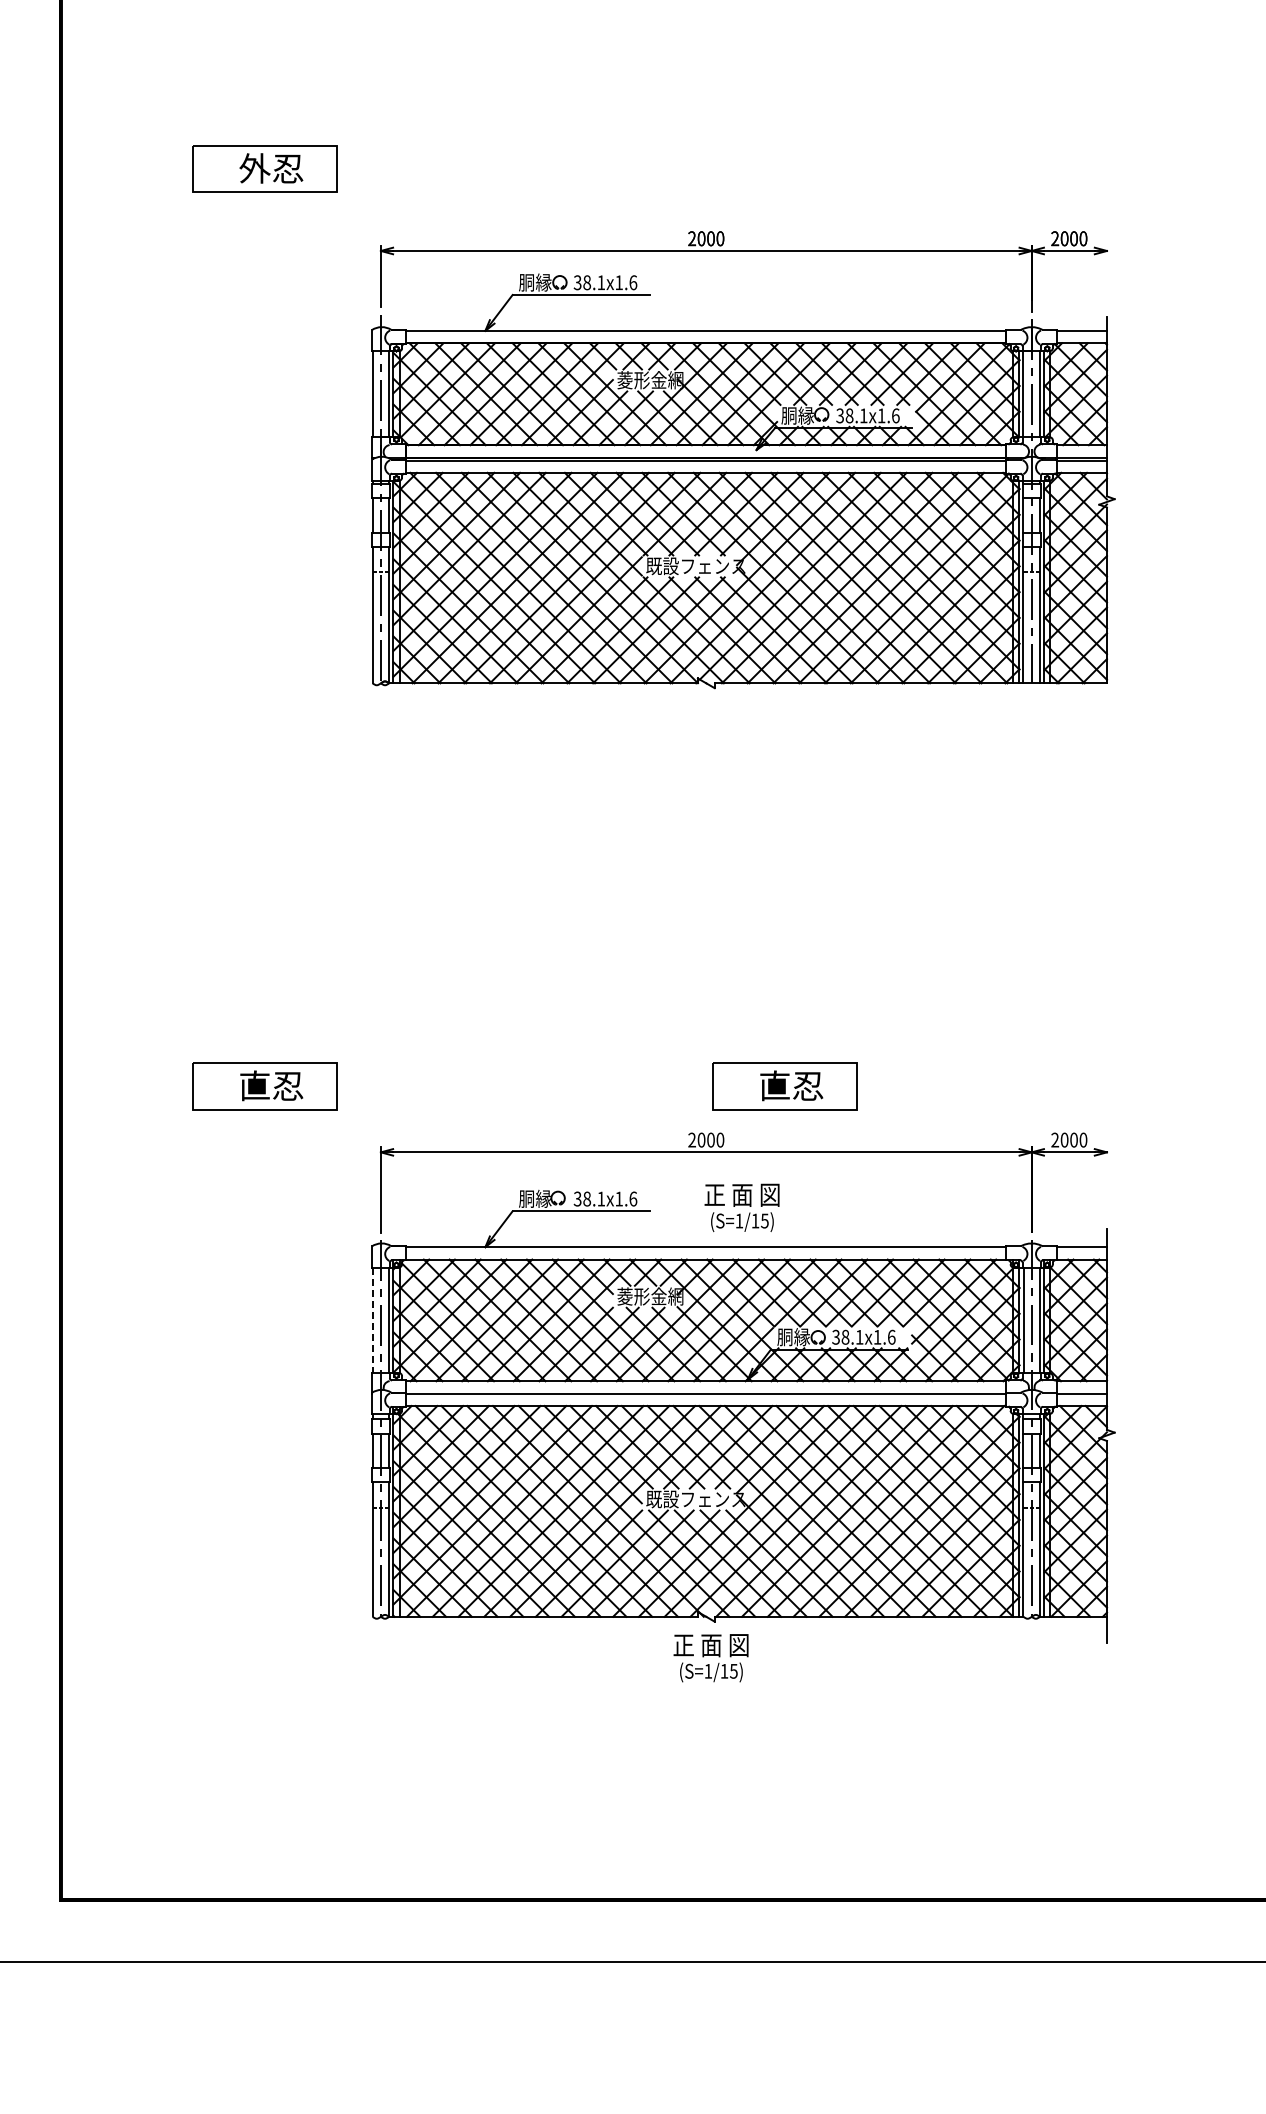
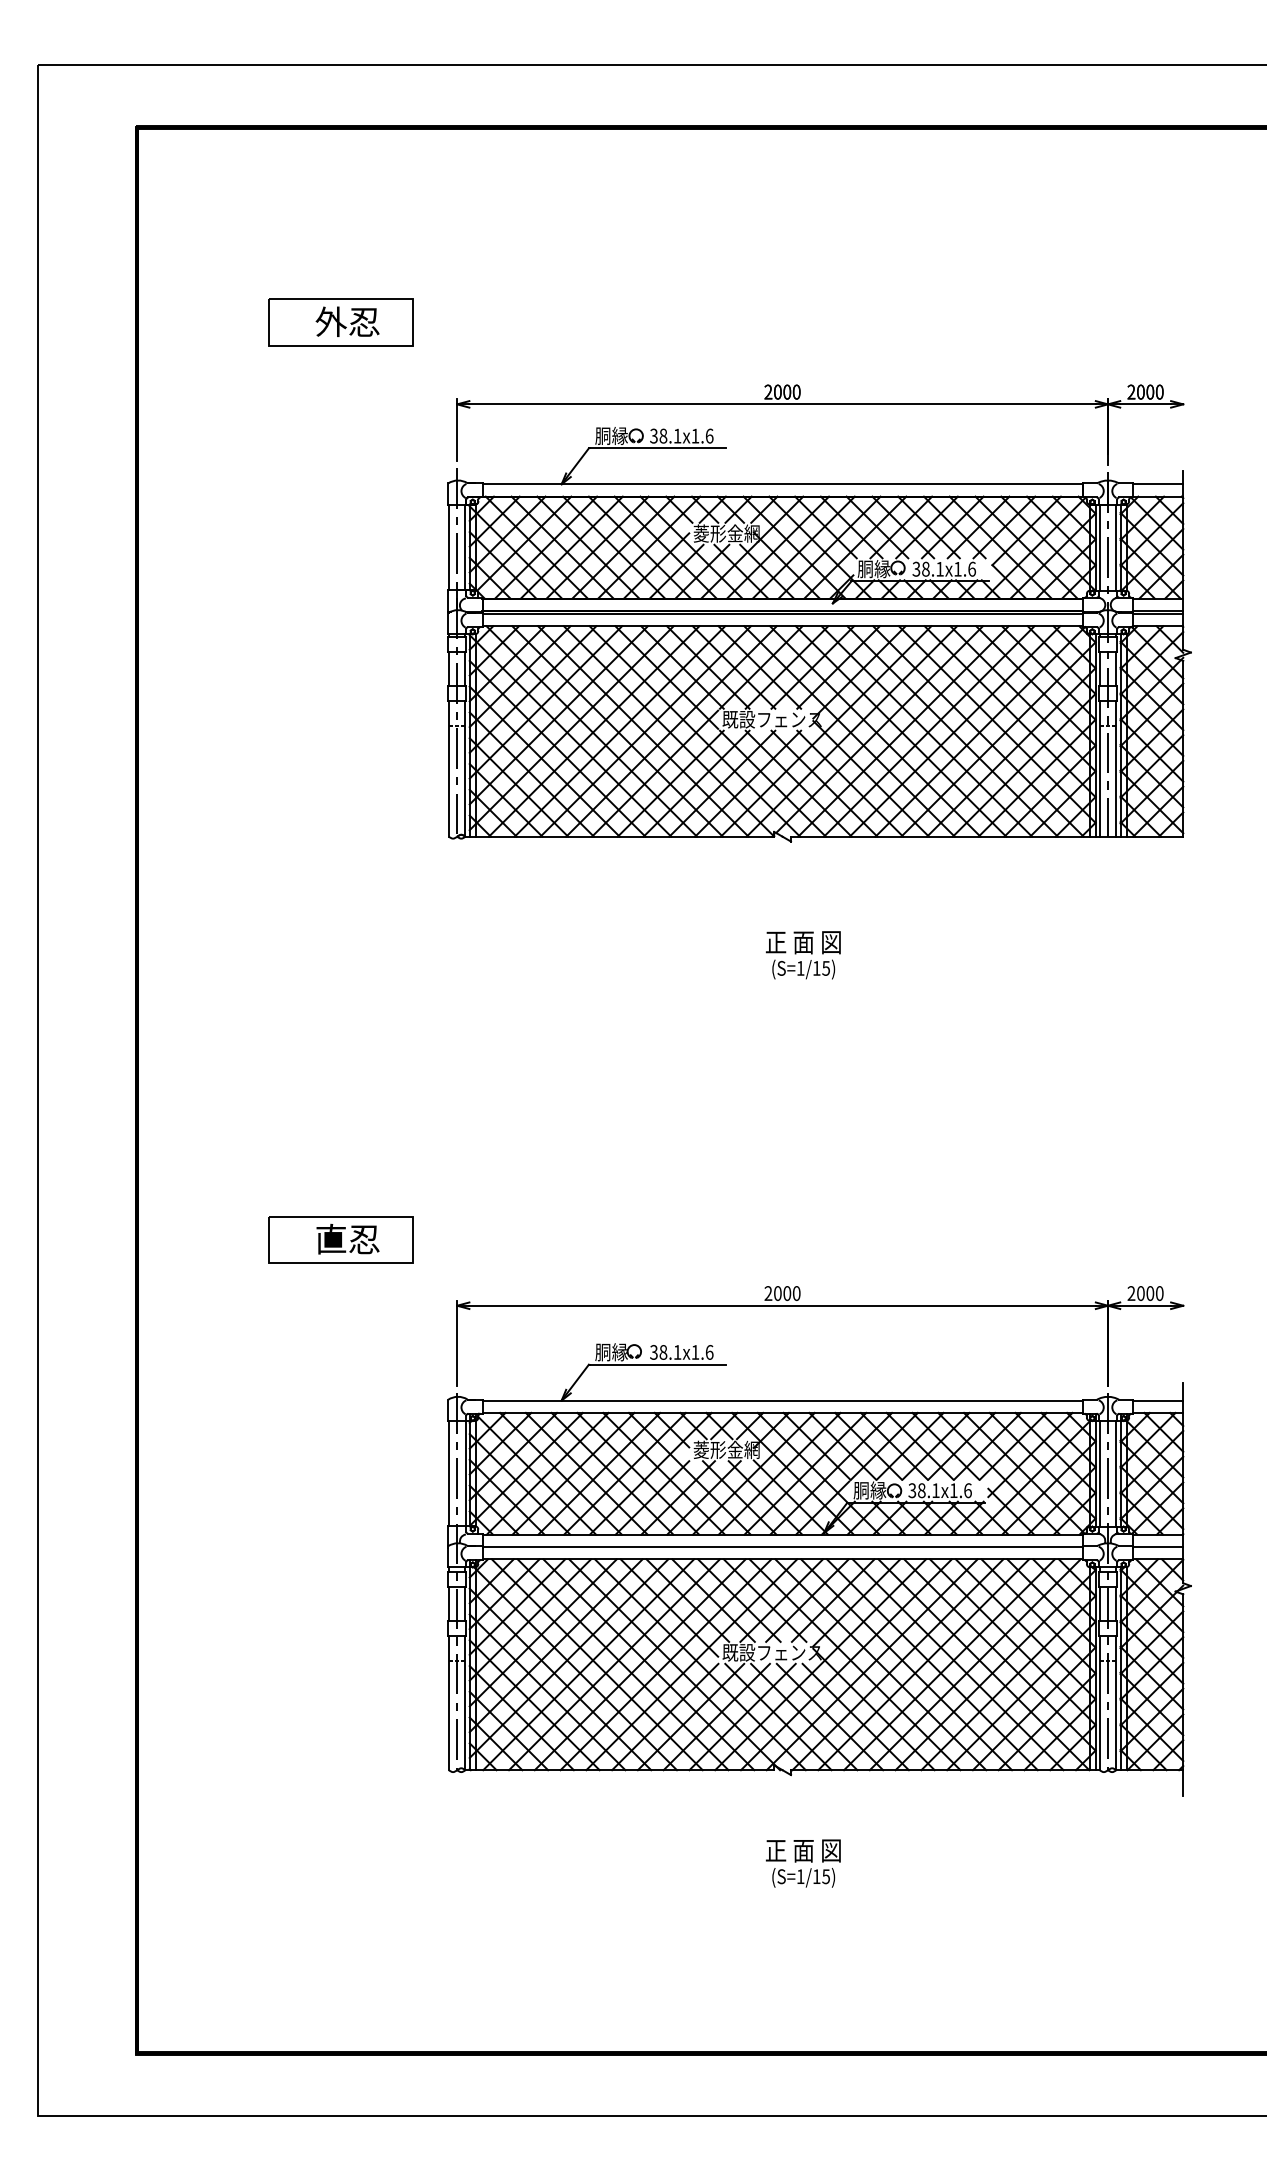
part: (784, 1086) -> (860, 1239), removed
text: (741, 1208) -> (802, 955), moved
line: (373, 1320) -> (449, 1473), dashed -> solid
text: (710, 1658) -> (802, 1863), moved

